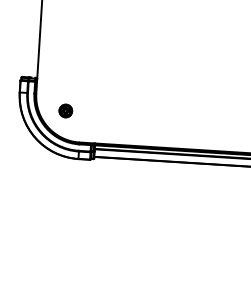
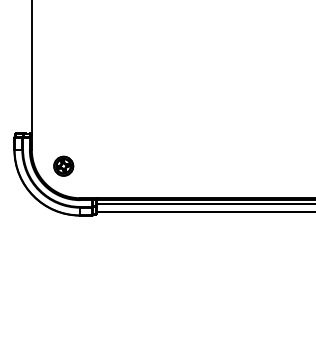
part: (65, 110) -> (63, 165), size x1.43

